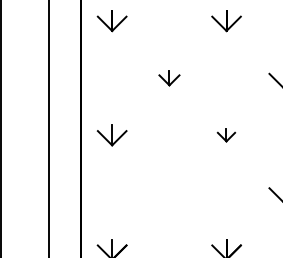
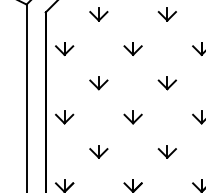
part: (168, 78) -> (98, 83), size x1.43
part: (225, 135) -> (132, 117), size x1.67
part: (168, 192) -> (98, 151), added

